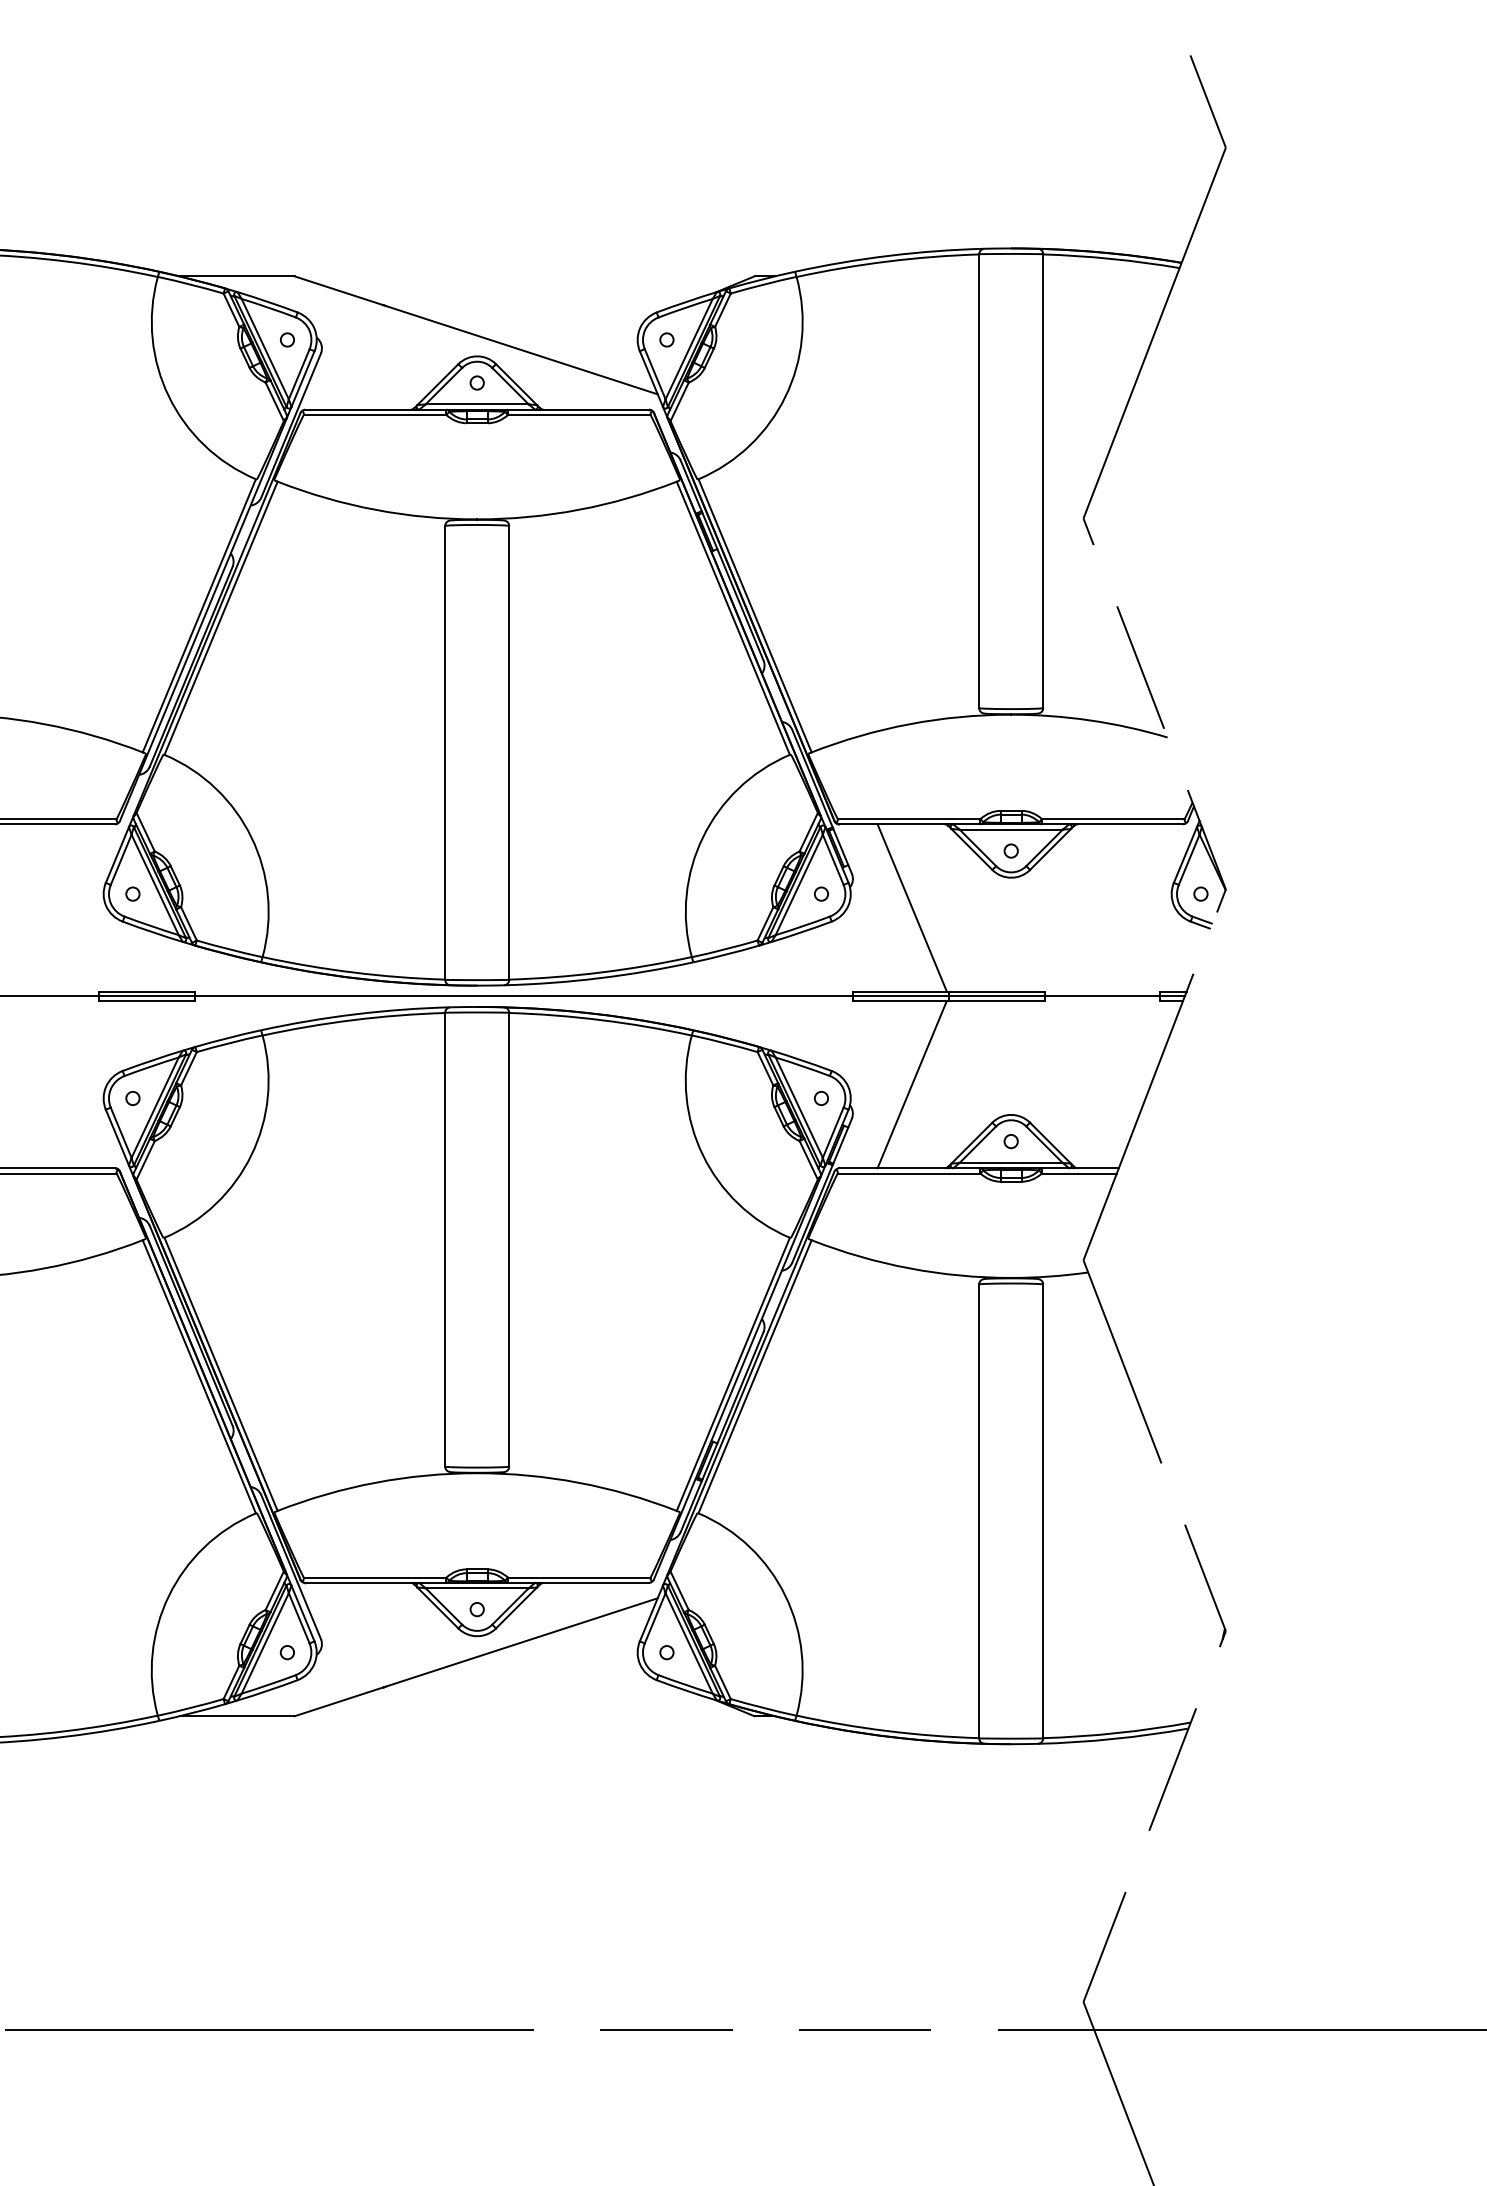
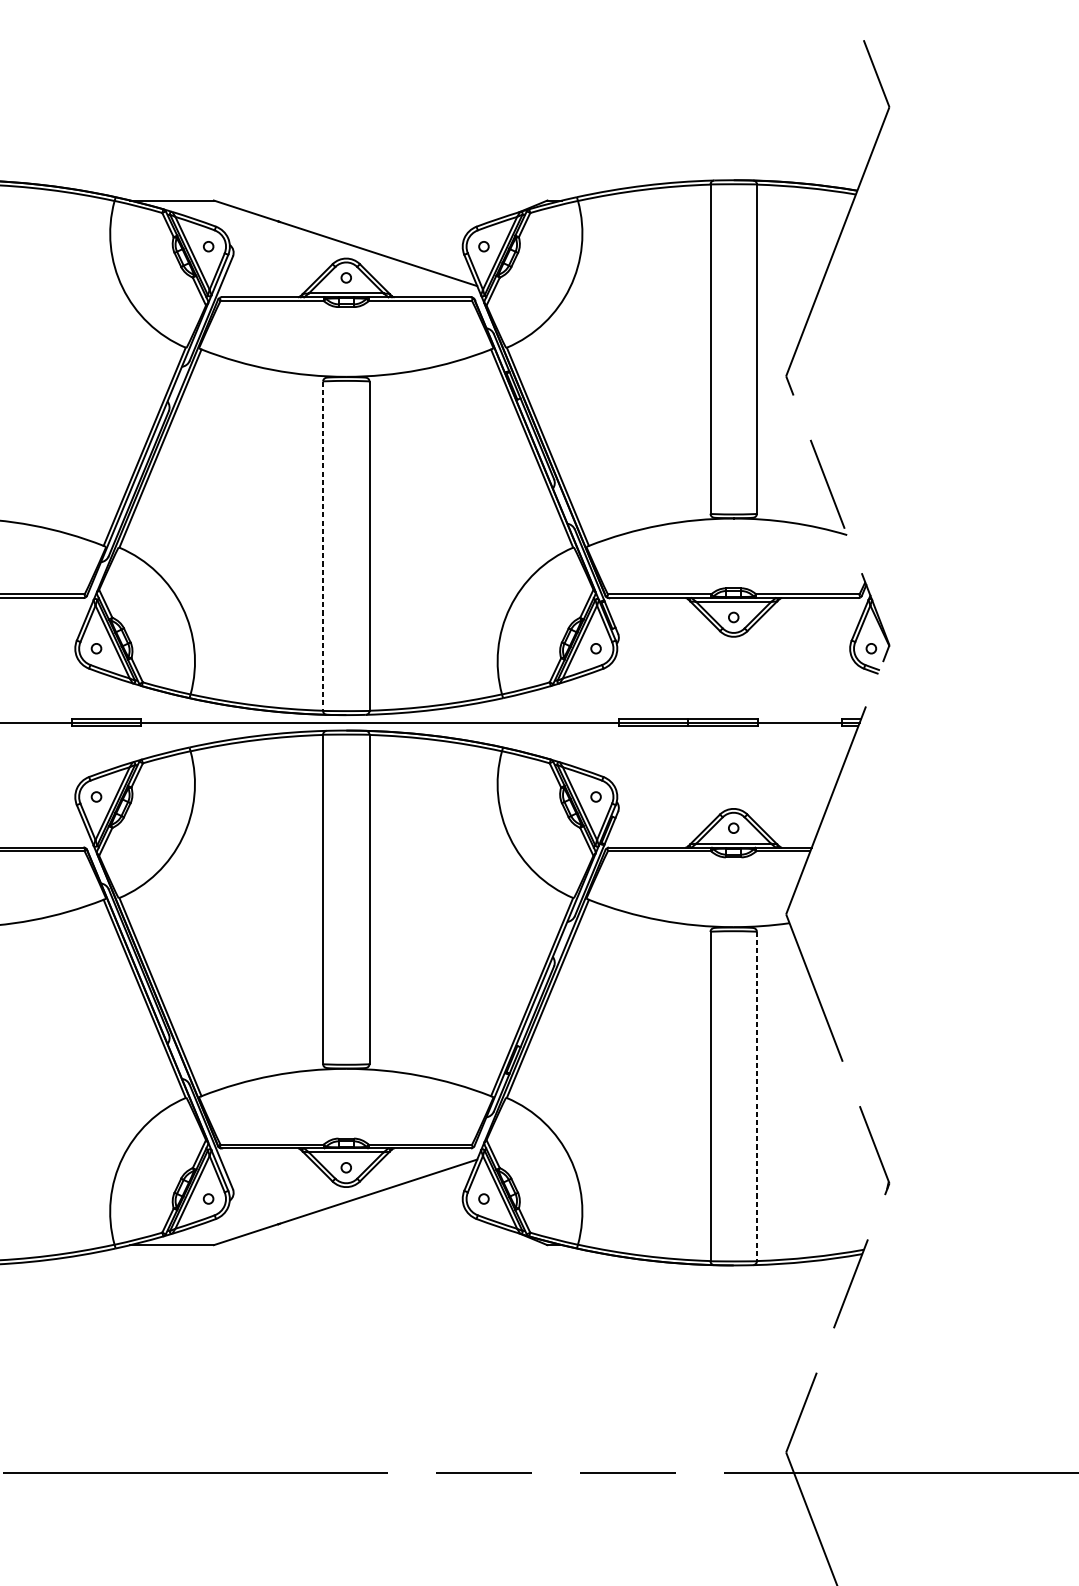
line: (445, 753) -> (323, 546), solid -> dashed
line: (911, 907) -> (661, 658), removed
line: (911, 1084) -> (661, 786), removed
line: (1043, 1511) -> (757, 1096), solid -> dashed

